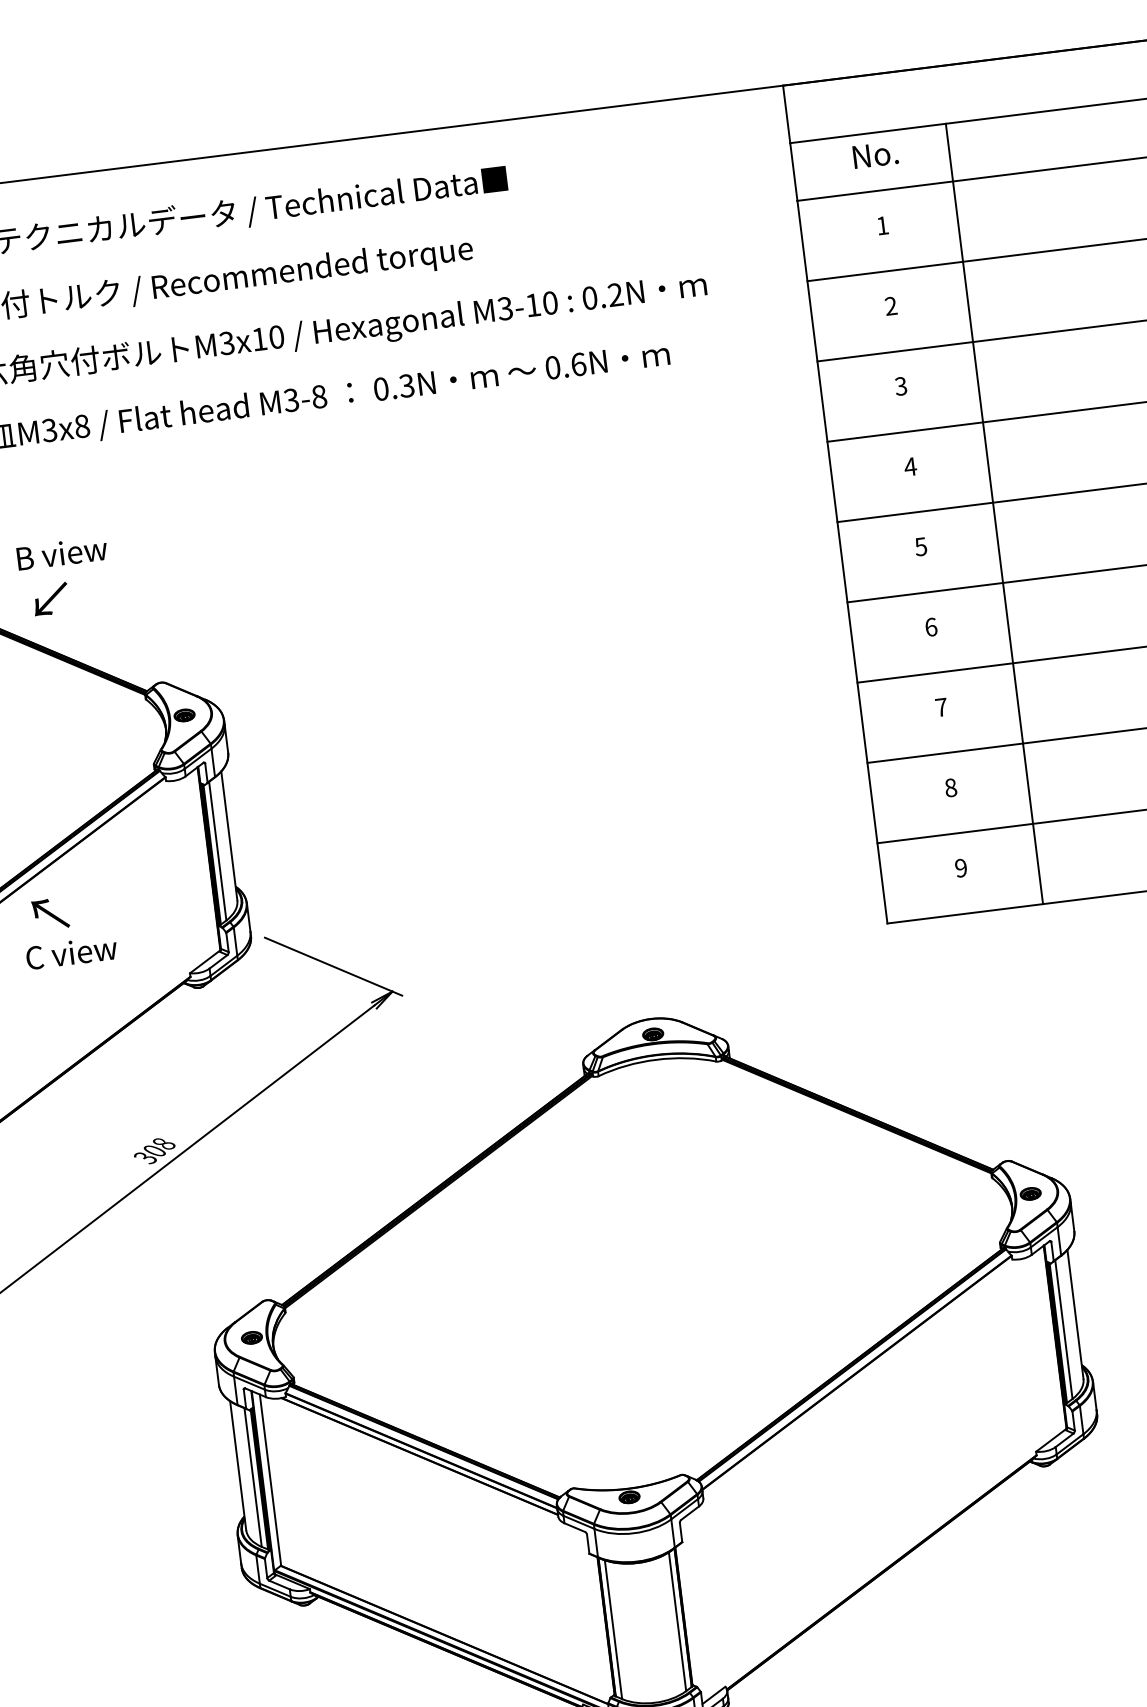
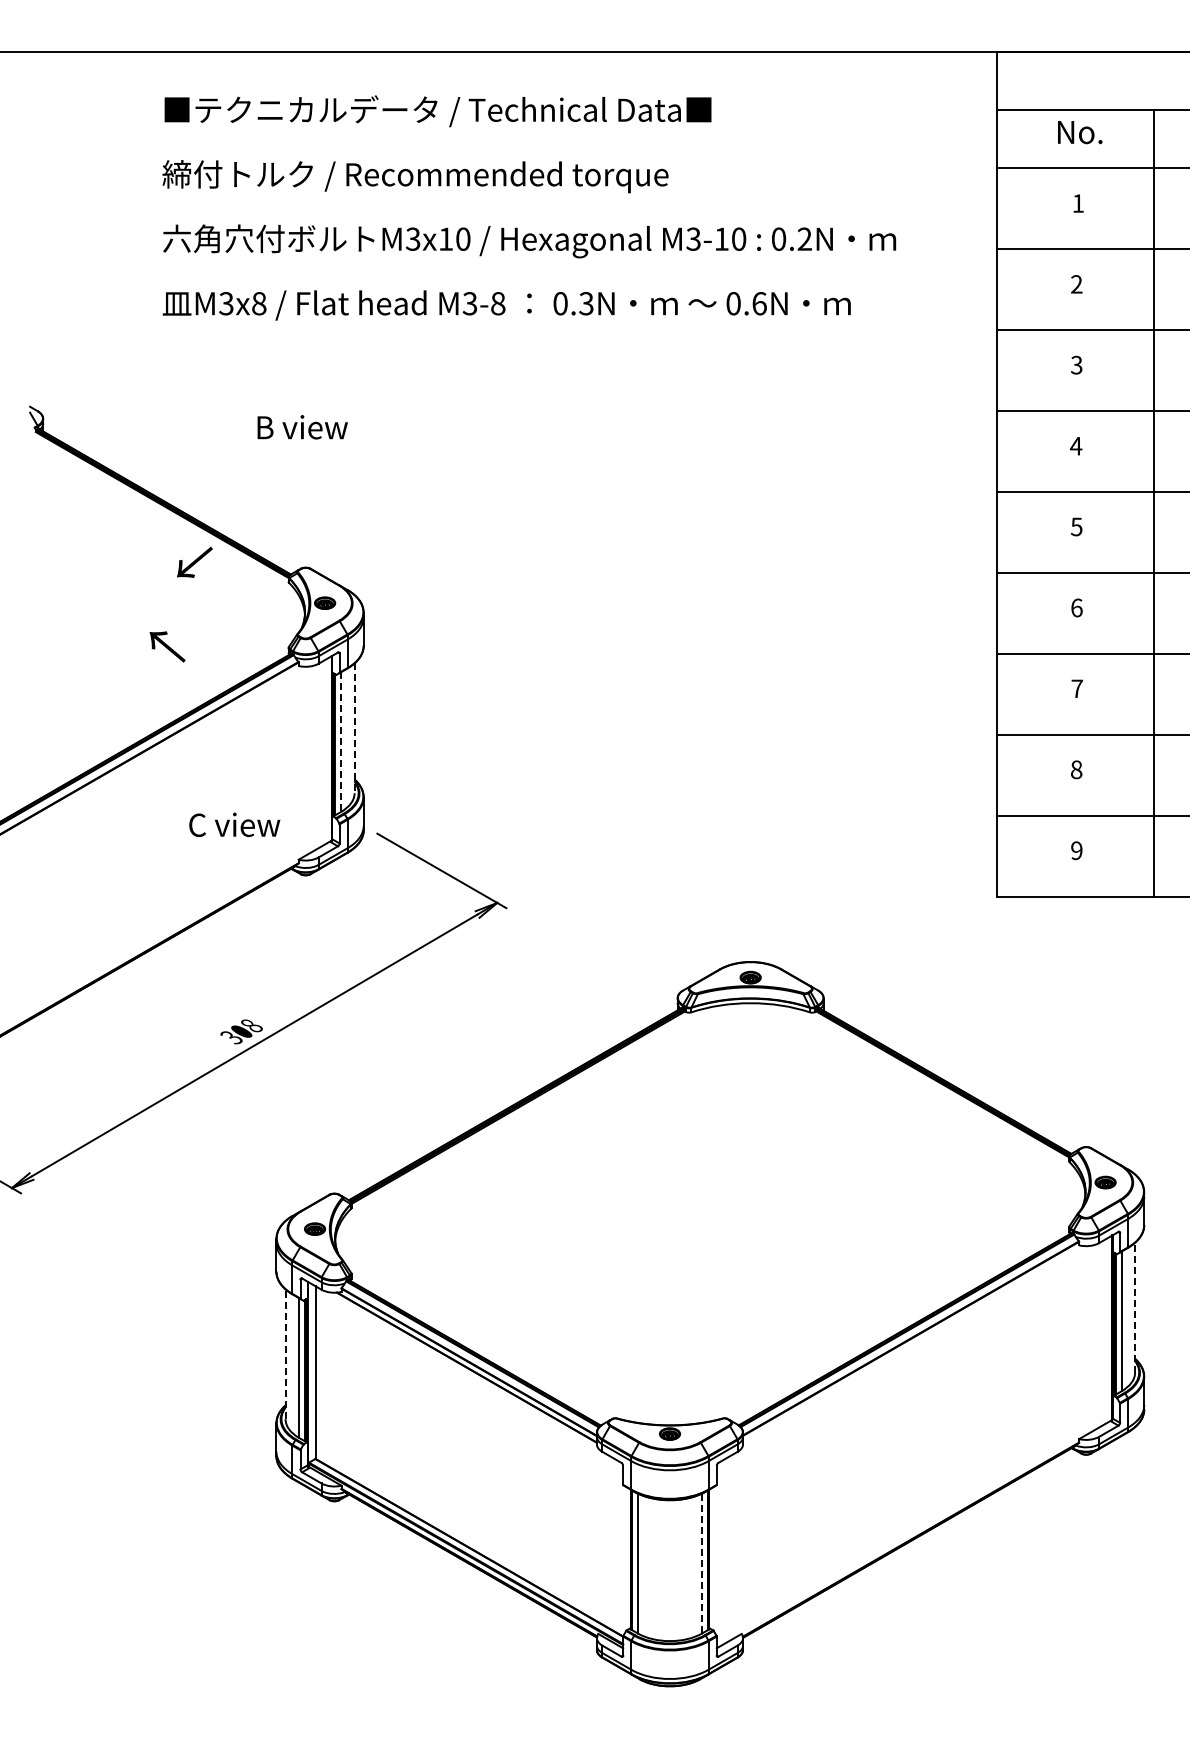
text: (62, 553) -> (302, 427), moved
text: (50, 598) -> (194, 561), moved
line: (229, 836) -> (354, 728), solid -> dashed
line: (217, 850) -> (341, 741), solid -> dashed
text: (50, 913) -> (167, 646), moved
text: (71, 952) -> (234, 824), moved
line: (1075, 1314) -> (1135, 1307), solid -> dashed
line: (238, 1465) -> (285, 1354), solid -> dashed
line: (677, 1621) -> (702, 1563), solid -> dashed

